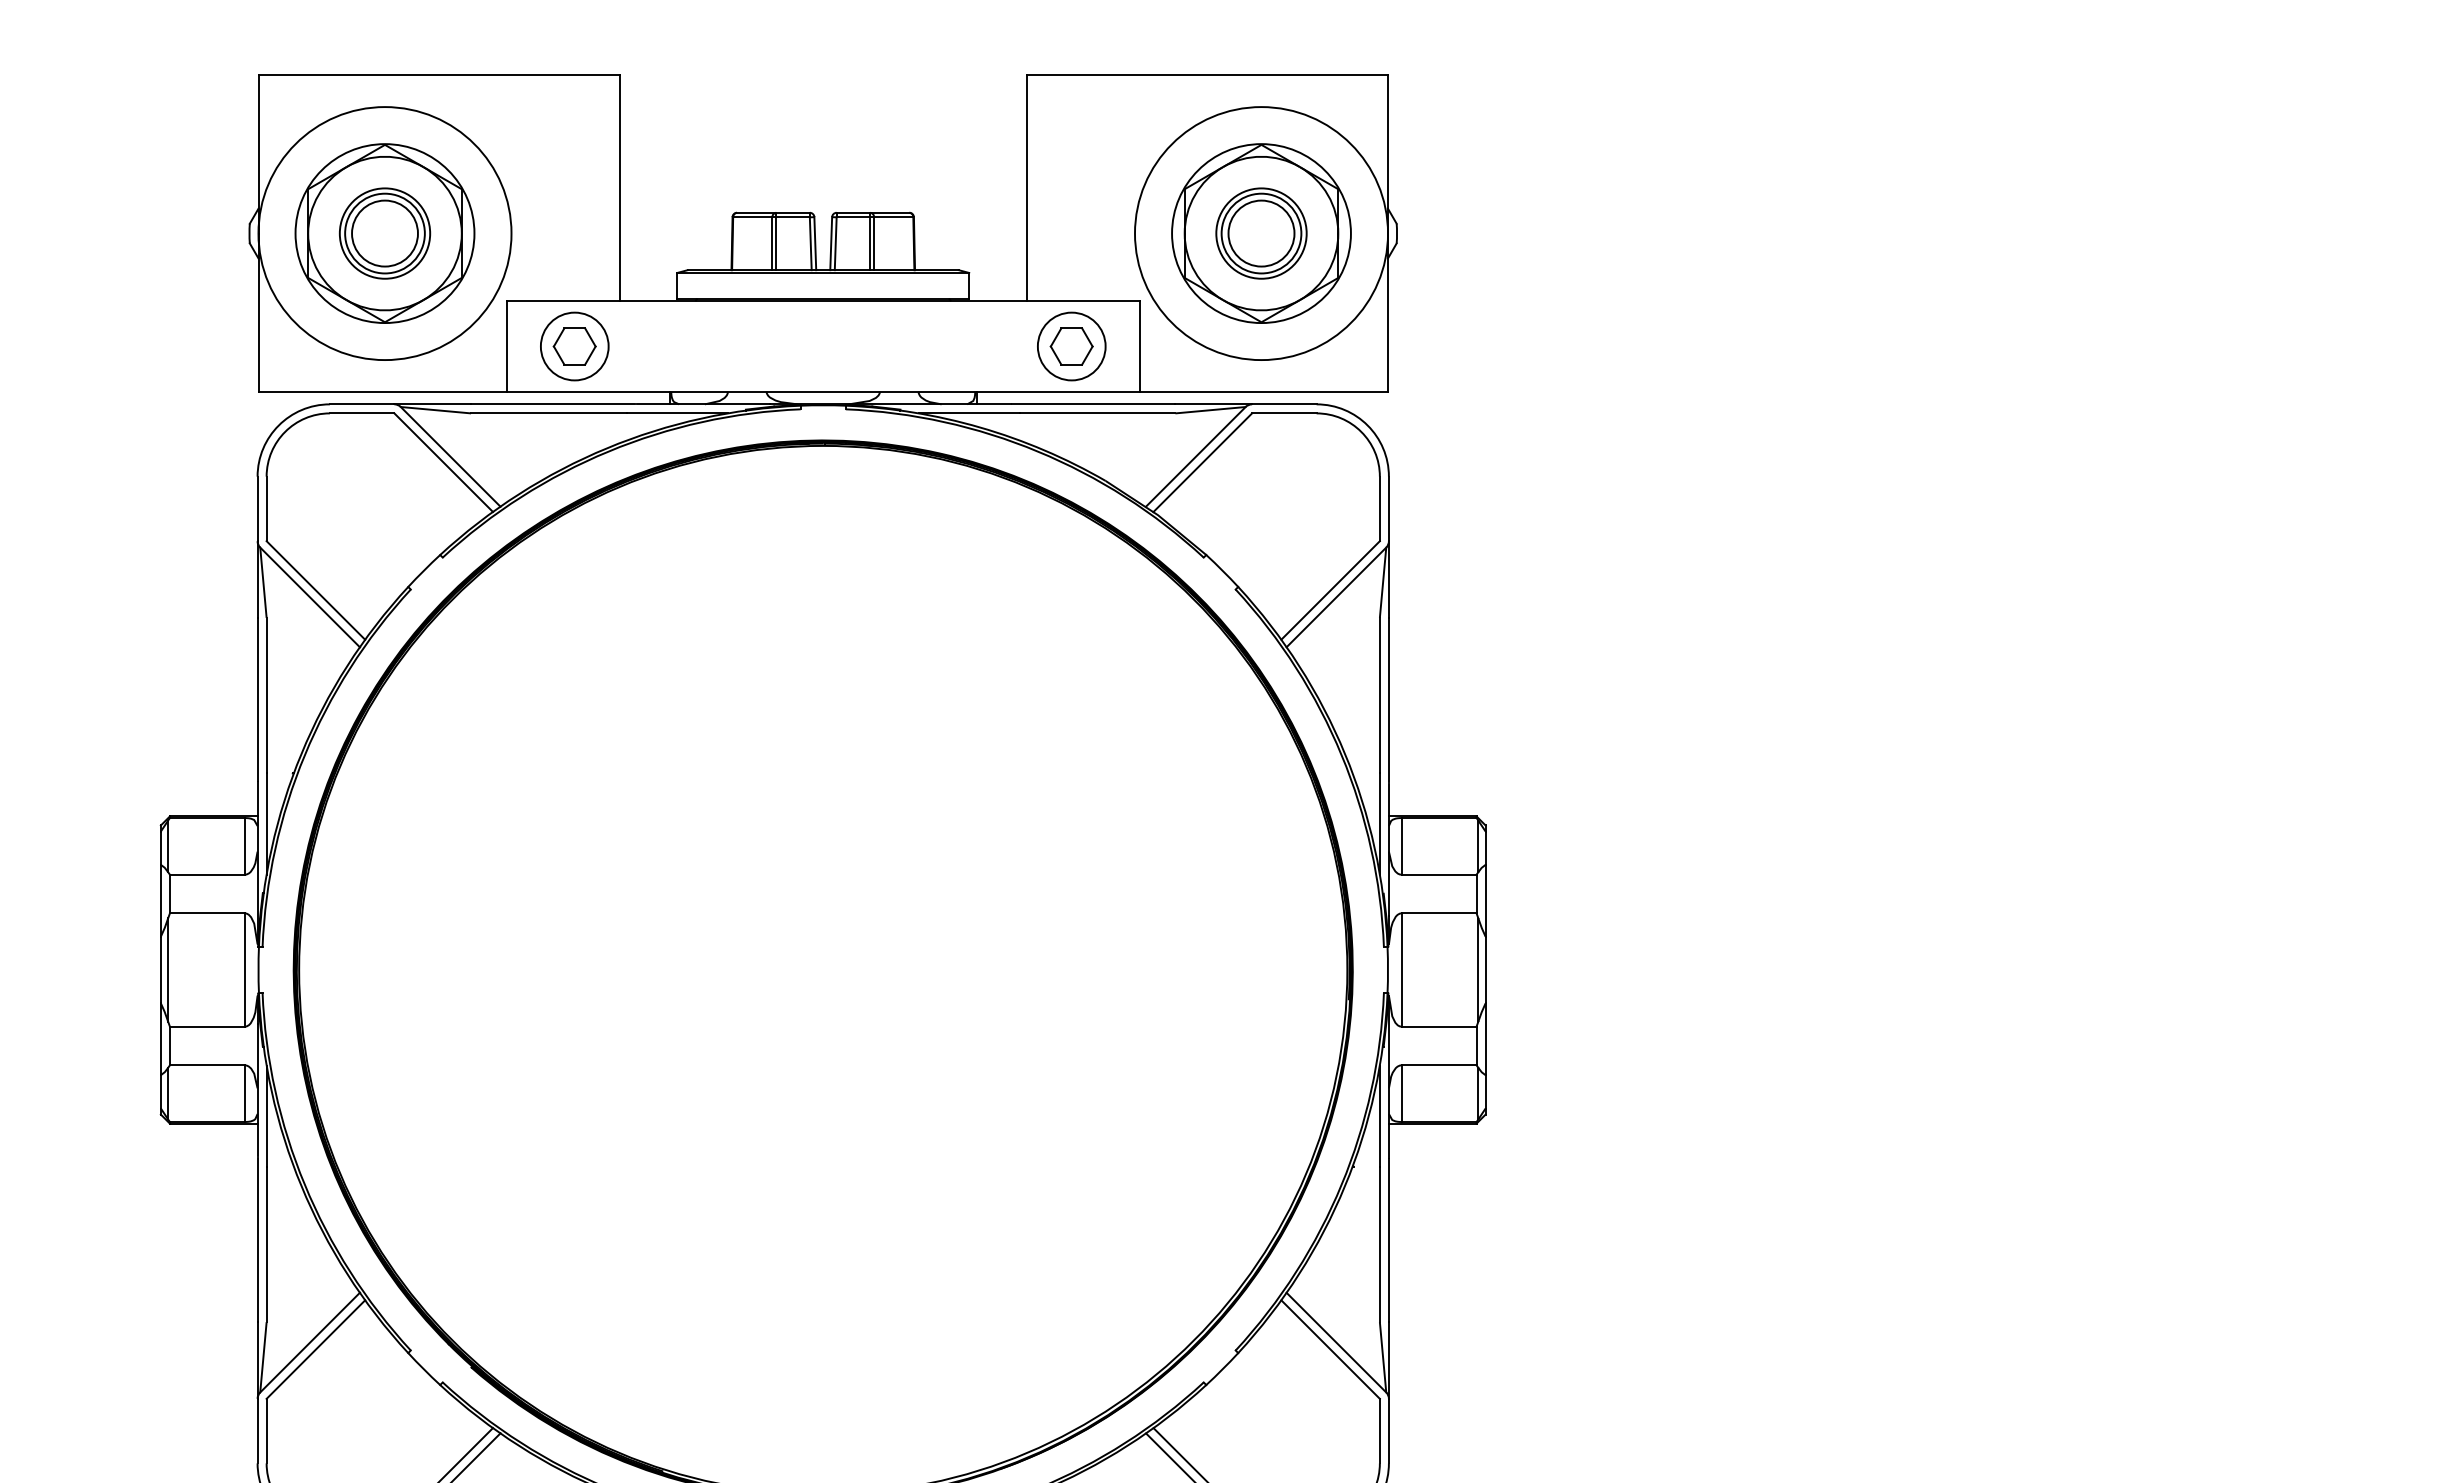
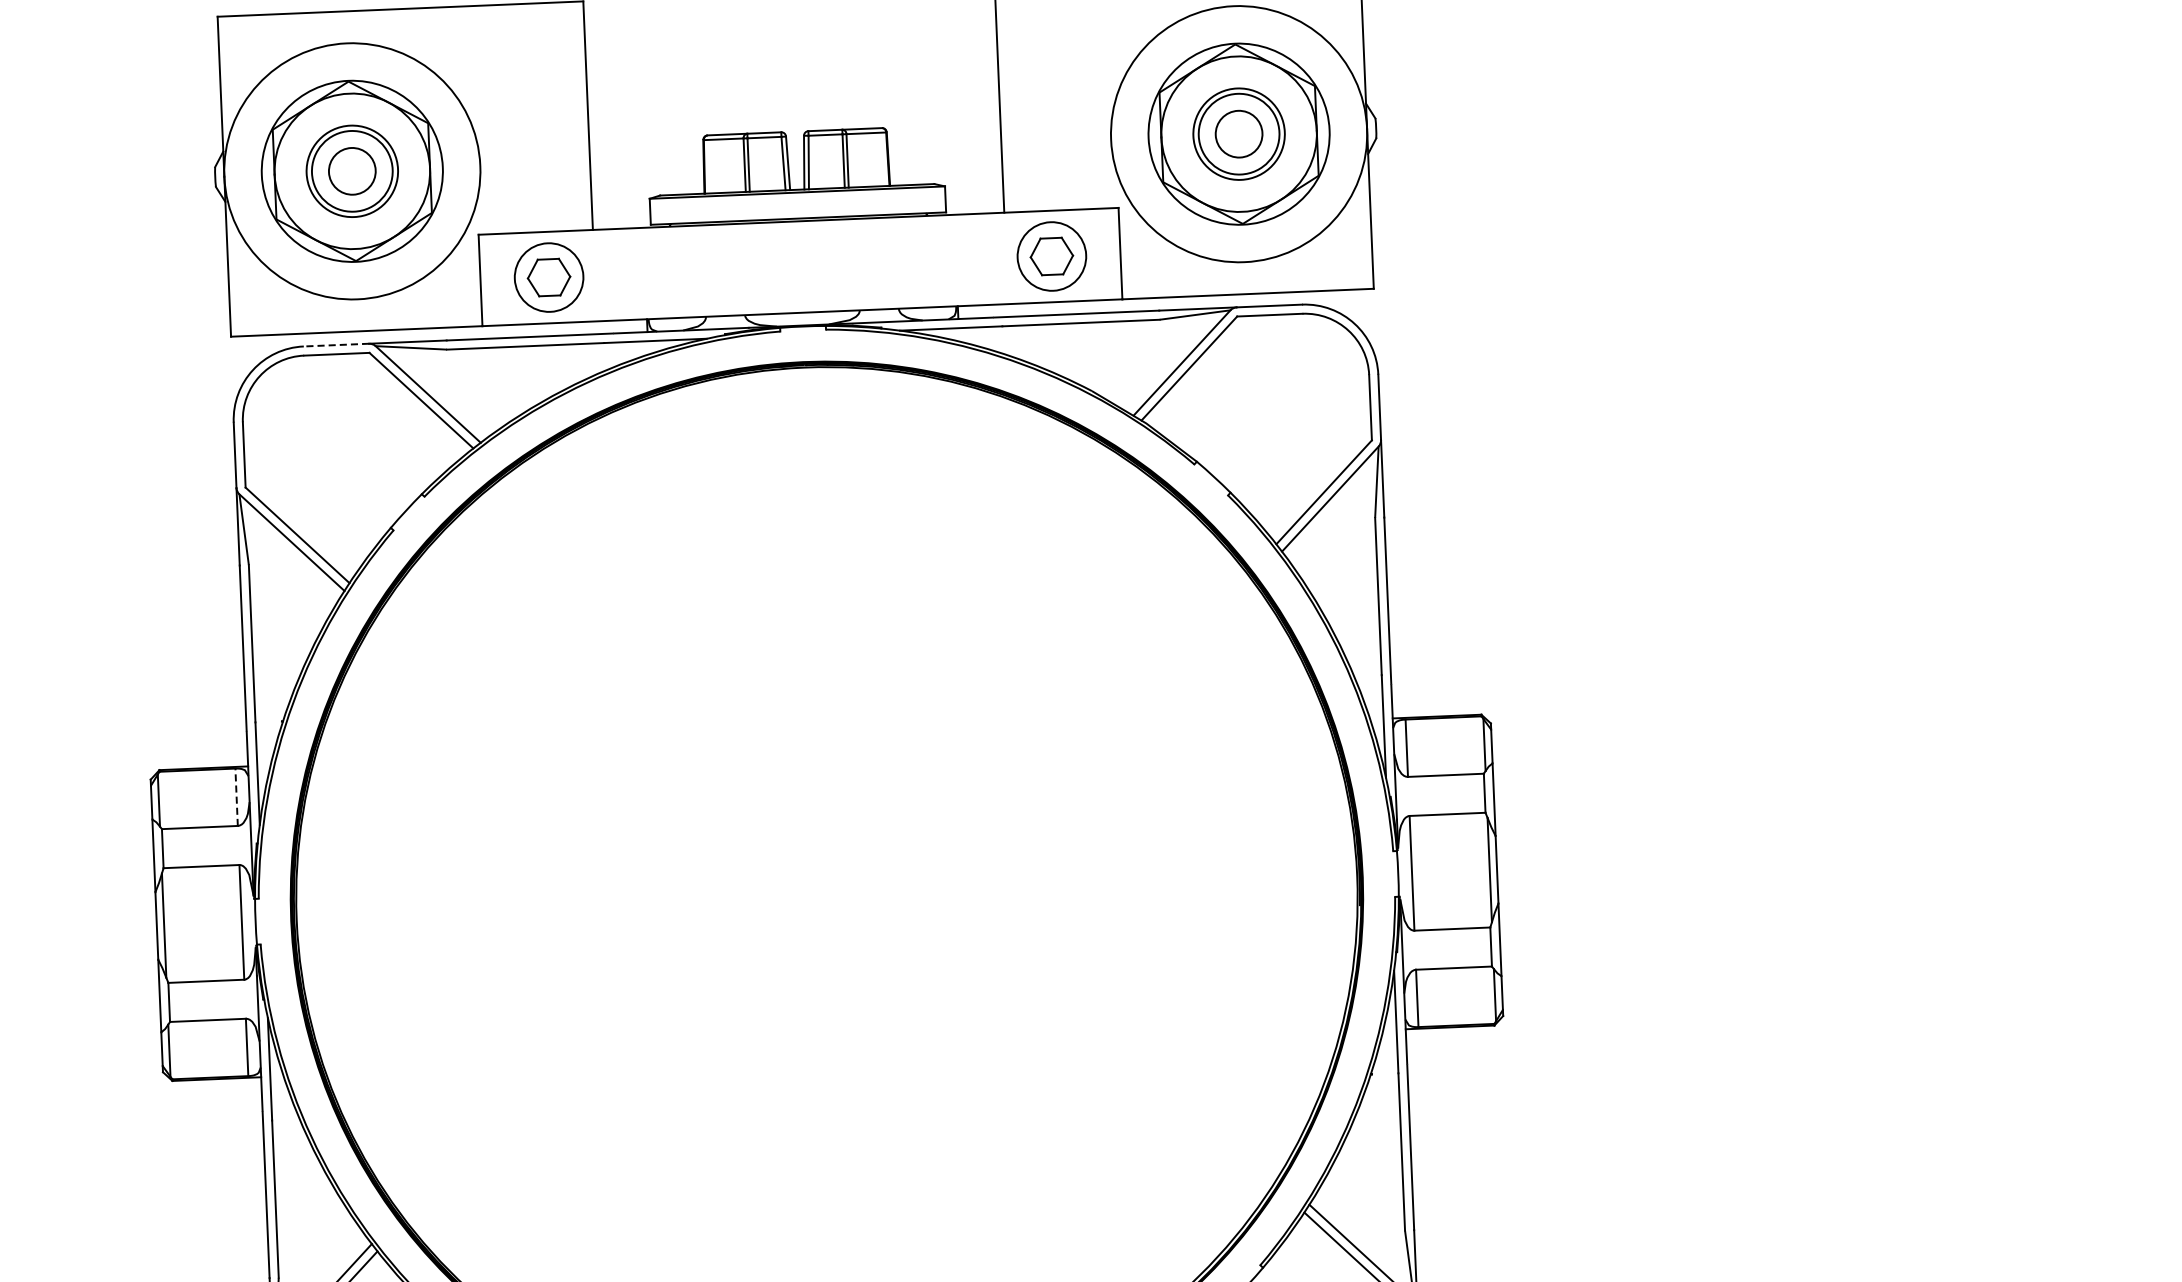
circle: (384, 233) -> (351, 171), size x0.7
circle: (1261, 233) -> (1239, 134), size x0.7
line: (361, 404) -> (335, 345), solid -> dashed
line: (244, 845) -> (236, 796), solid -> dashed

